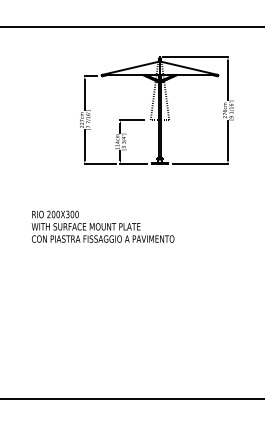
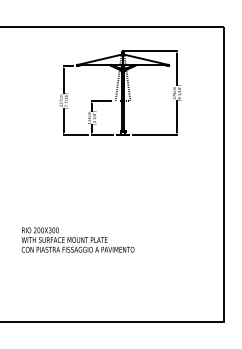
text: (102, 226) -> (77, 239), moved

